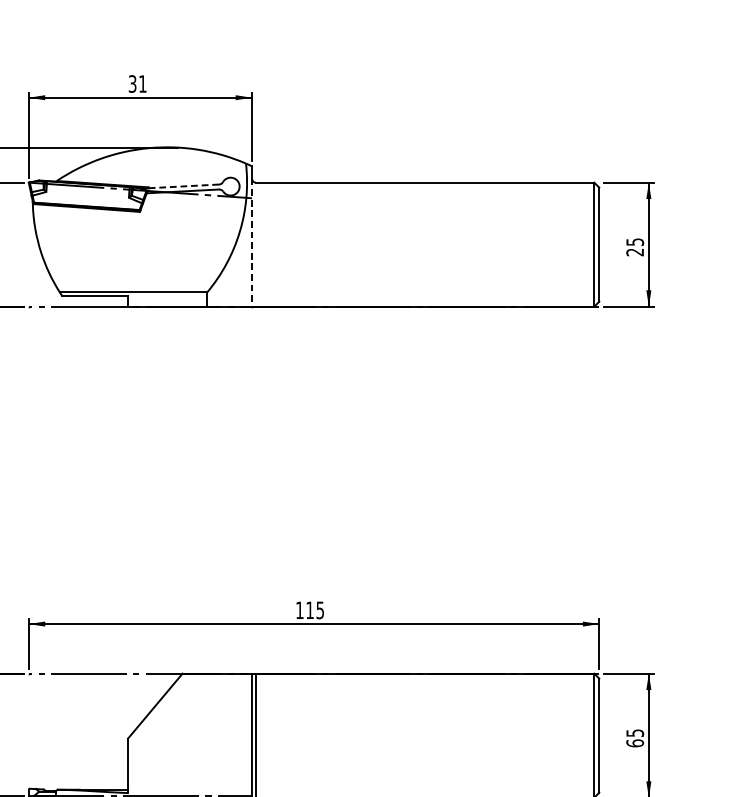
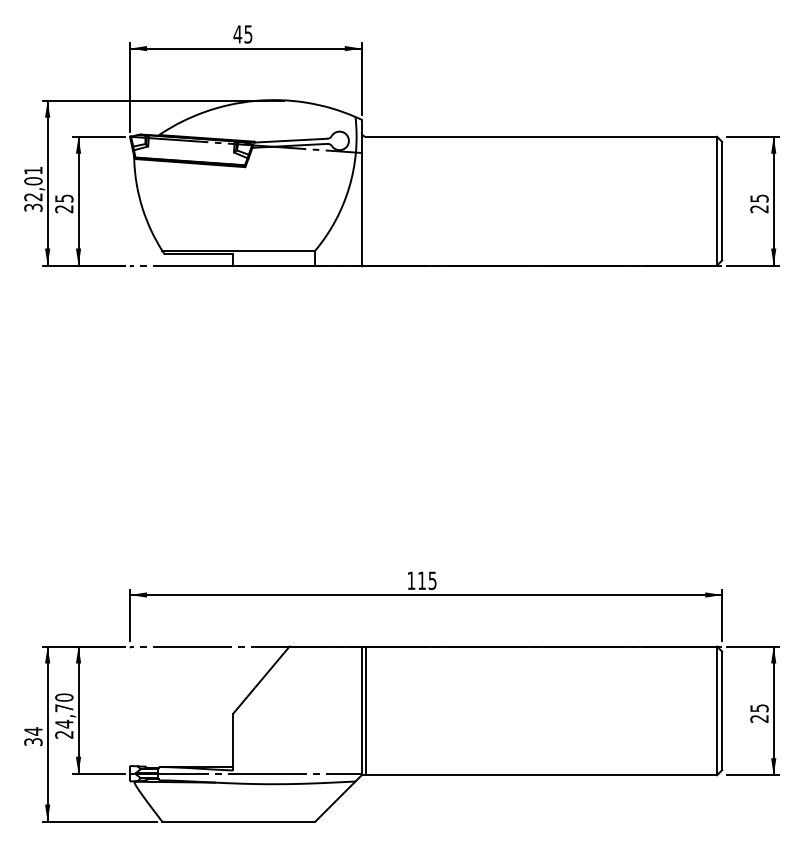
text: (137, 84) -> (242, 34), 31 -> 45
line: (183, 186) -> (290, 140), dashed -> solid
line: (251, 243) -> (361, 199), dashed -> solid
text: (635, 743) -> (759, 718), 65 -> 25

